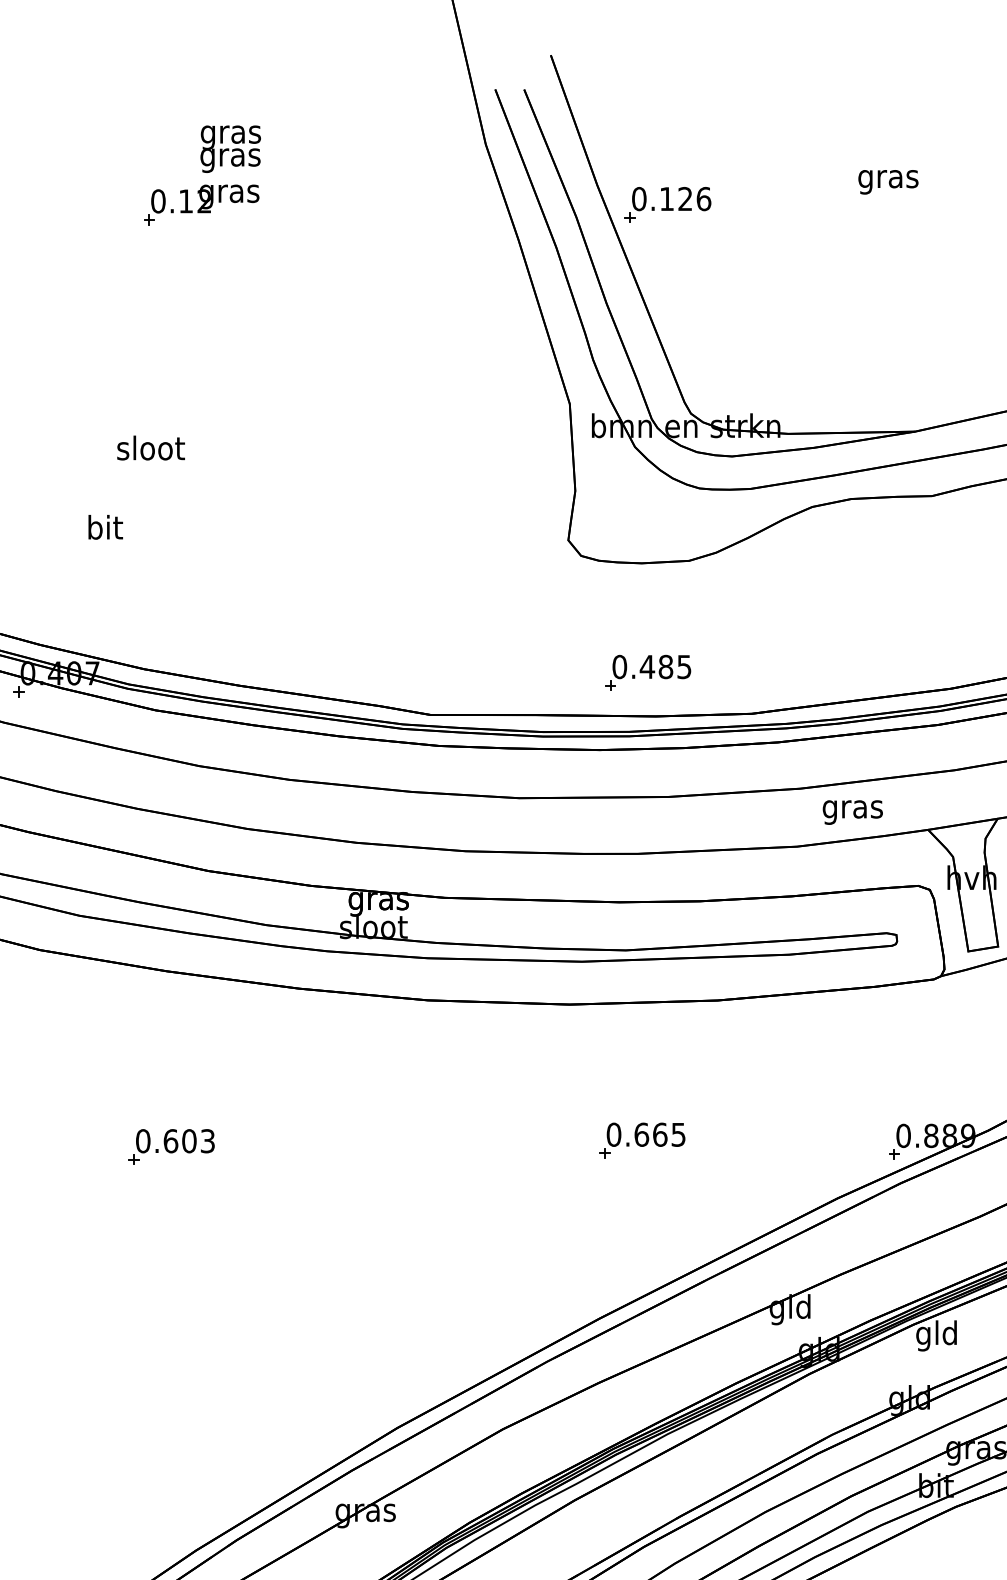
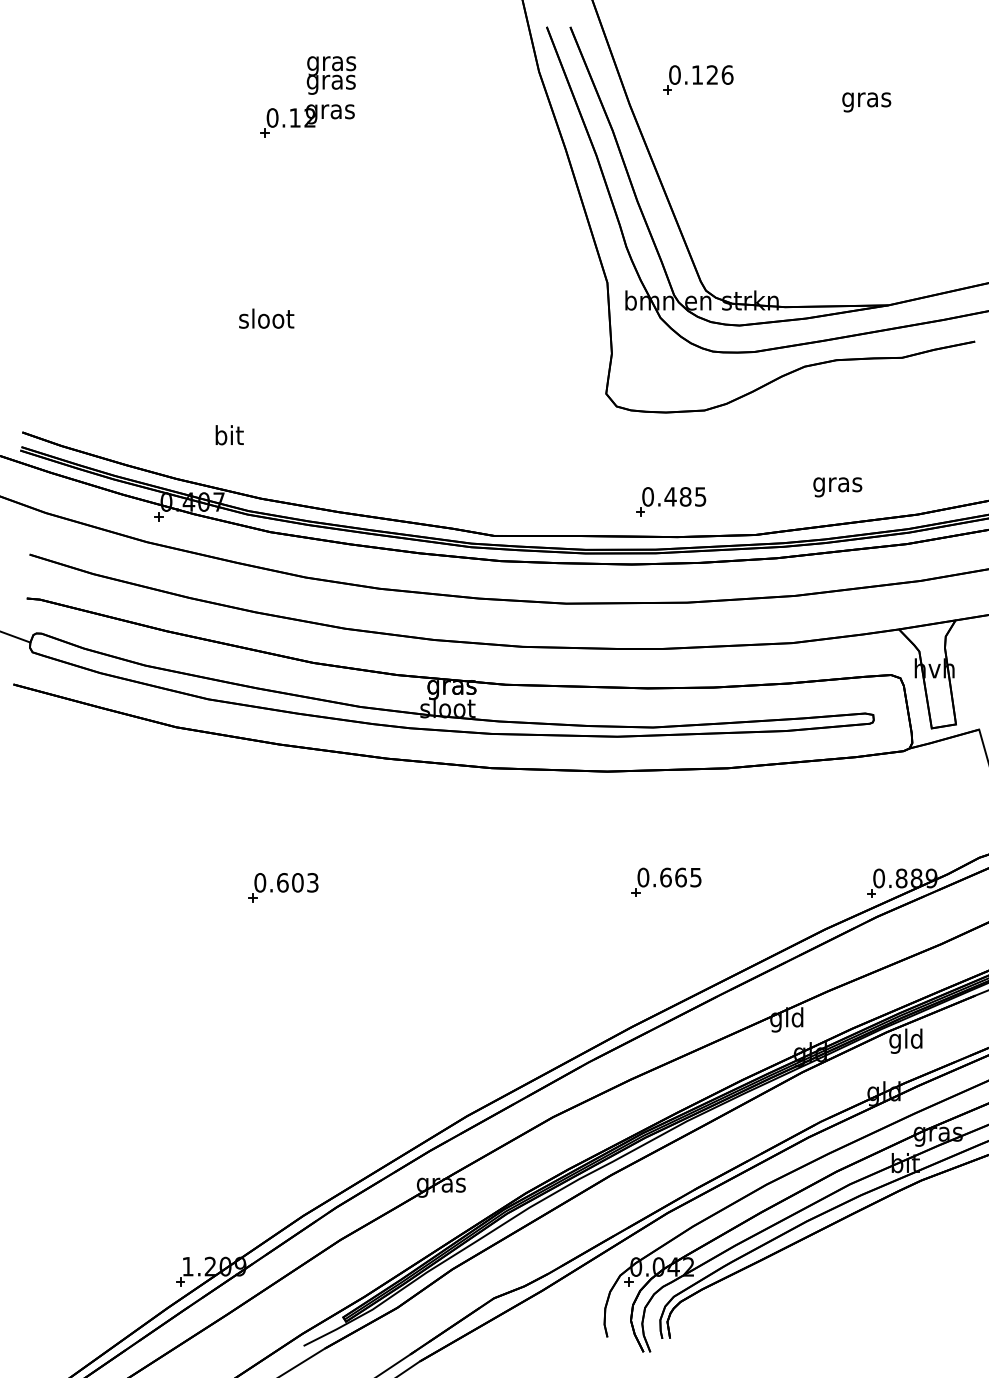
part: (668, 204) -> (698, 79), moved
text: (105, 527) -> (229, 435), moved
text: (852, 812) -> (837, 487), moved

